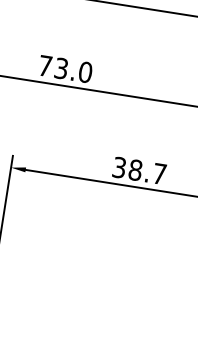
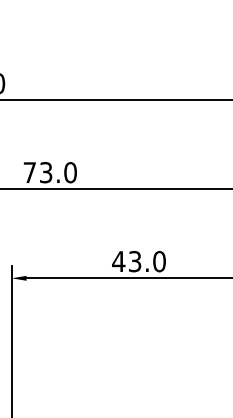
text: (138, 170) -> (138, 261), 38.7 -> 43.0

